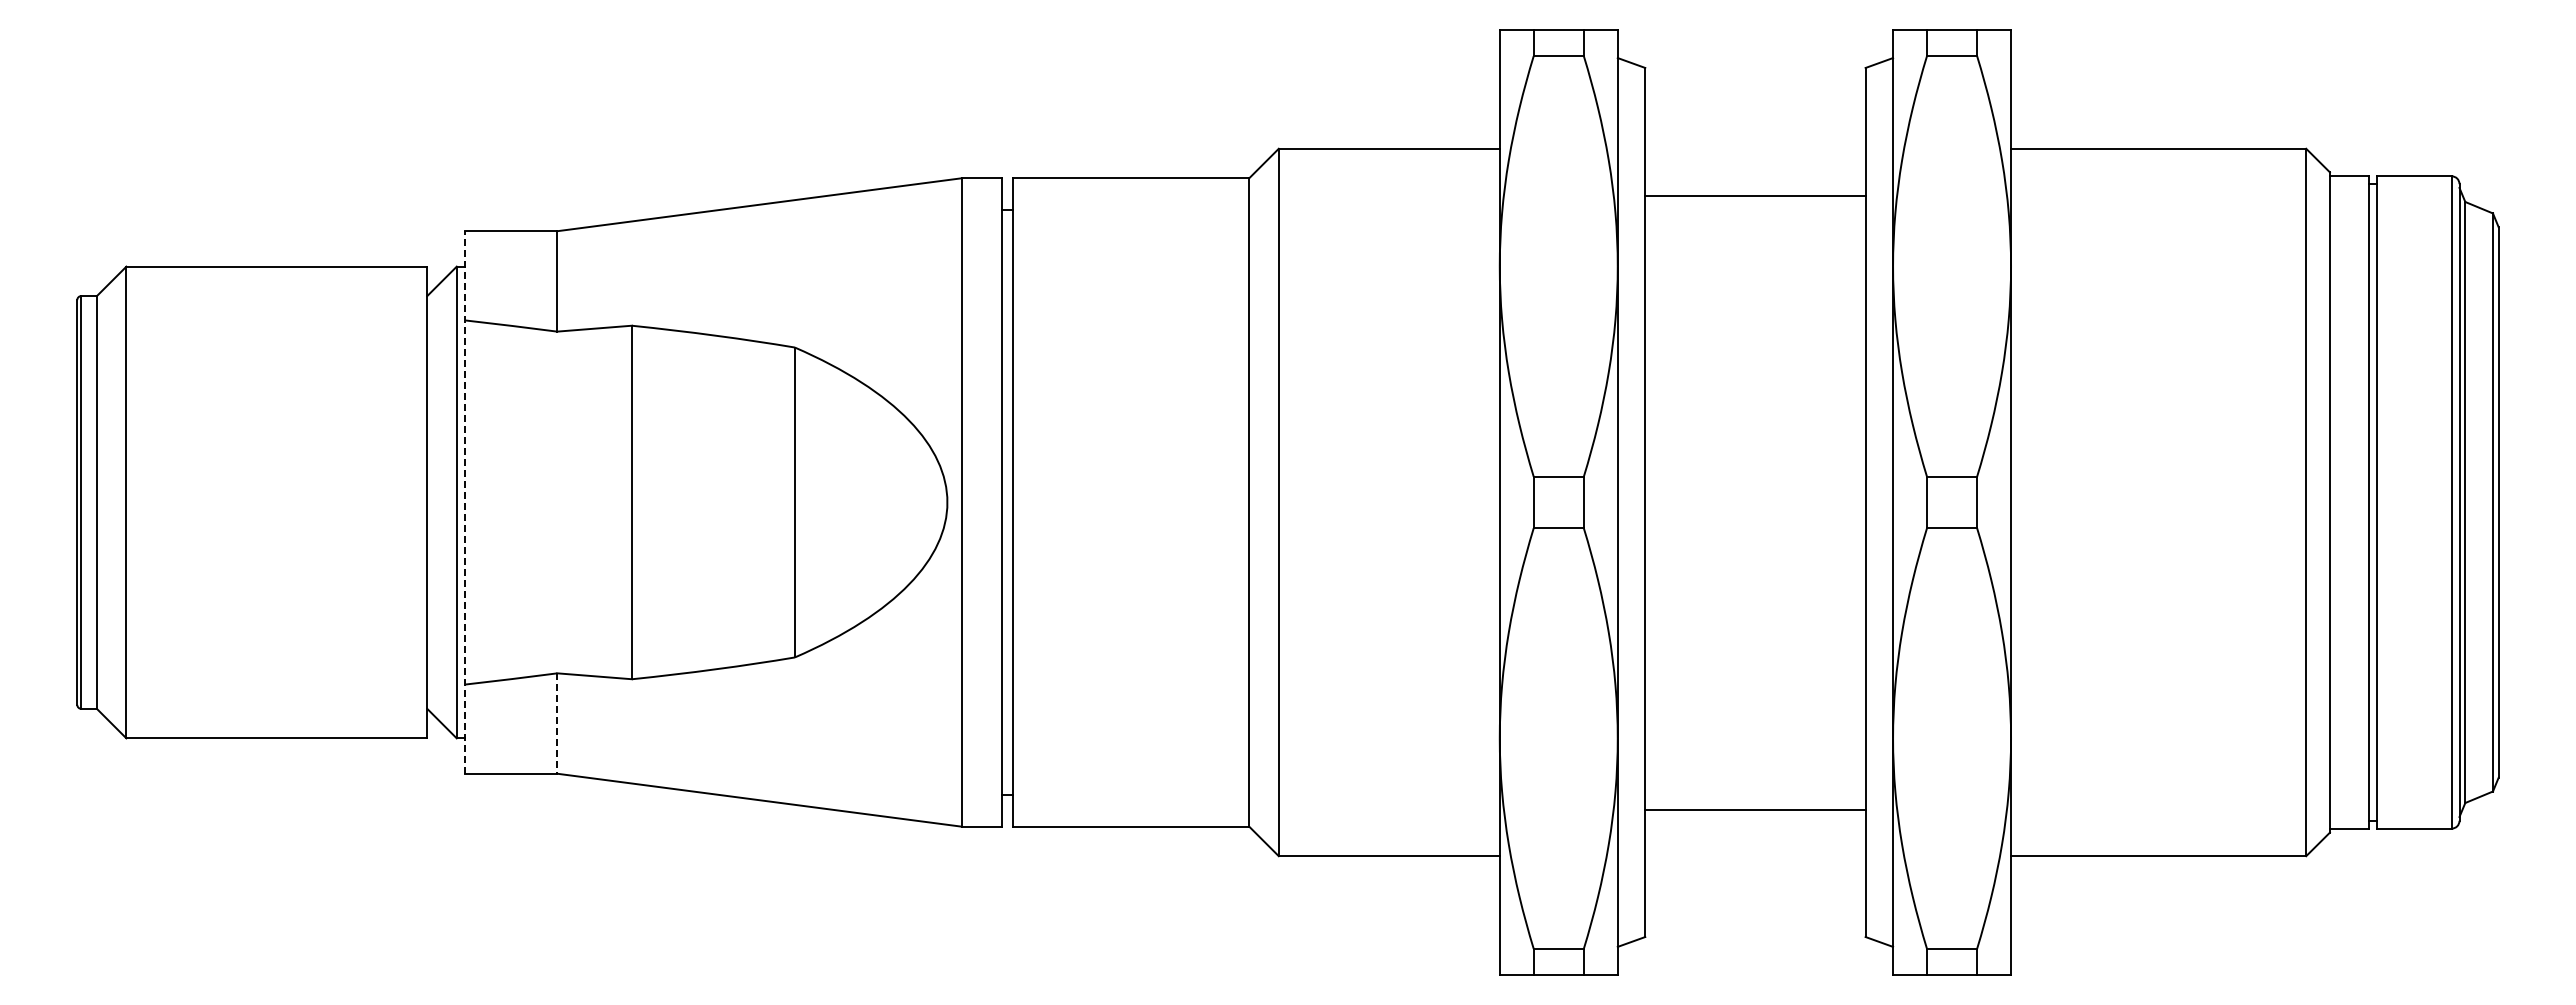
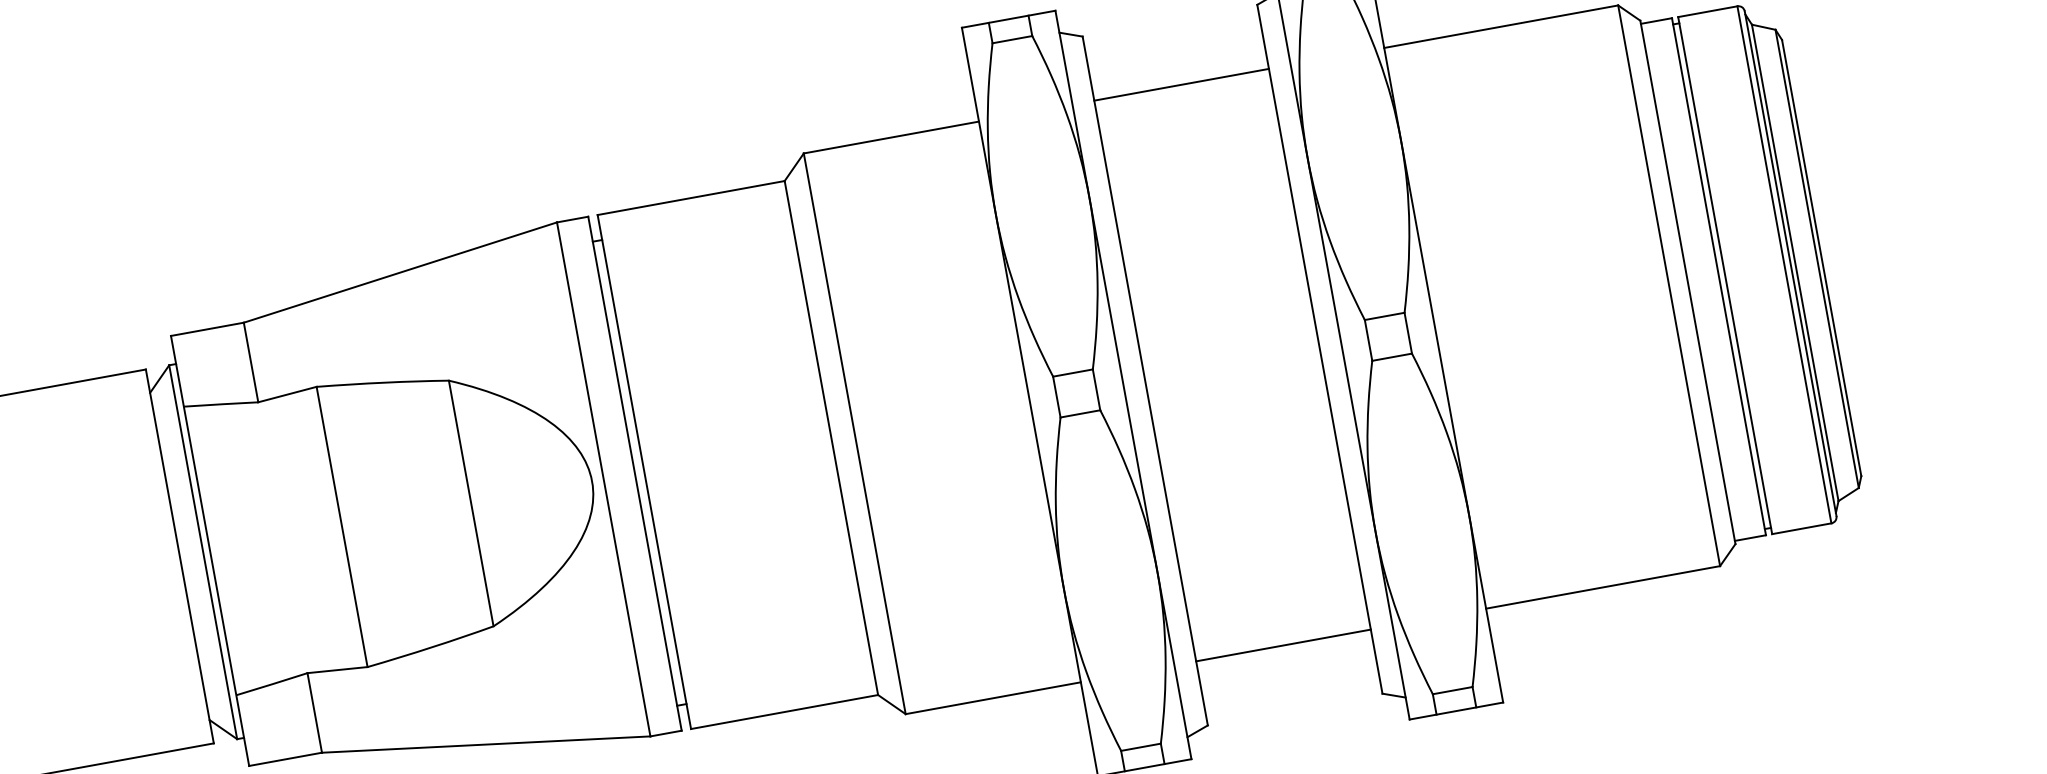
line: (1755, 195) -> (1181, 84), moved
line: (465, 501) -> (209, 550), dashed -> solid
line: (557, 724) -> (315, 713), dashed -> solid
line: (1755, 810) -> (1283, 645), moved

